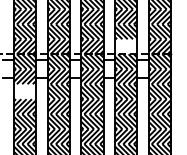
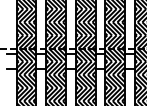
hatch: (125, 46) -> (114, 41), added
hatch: (24, 91) -> (26, 81), added

